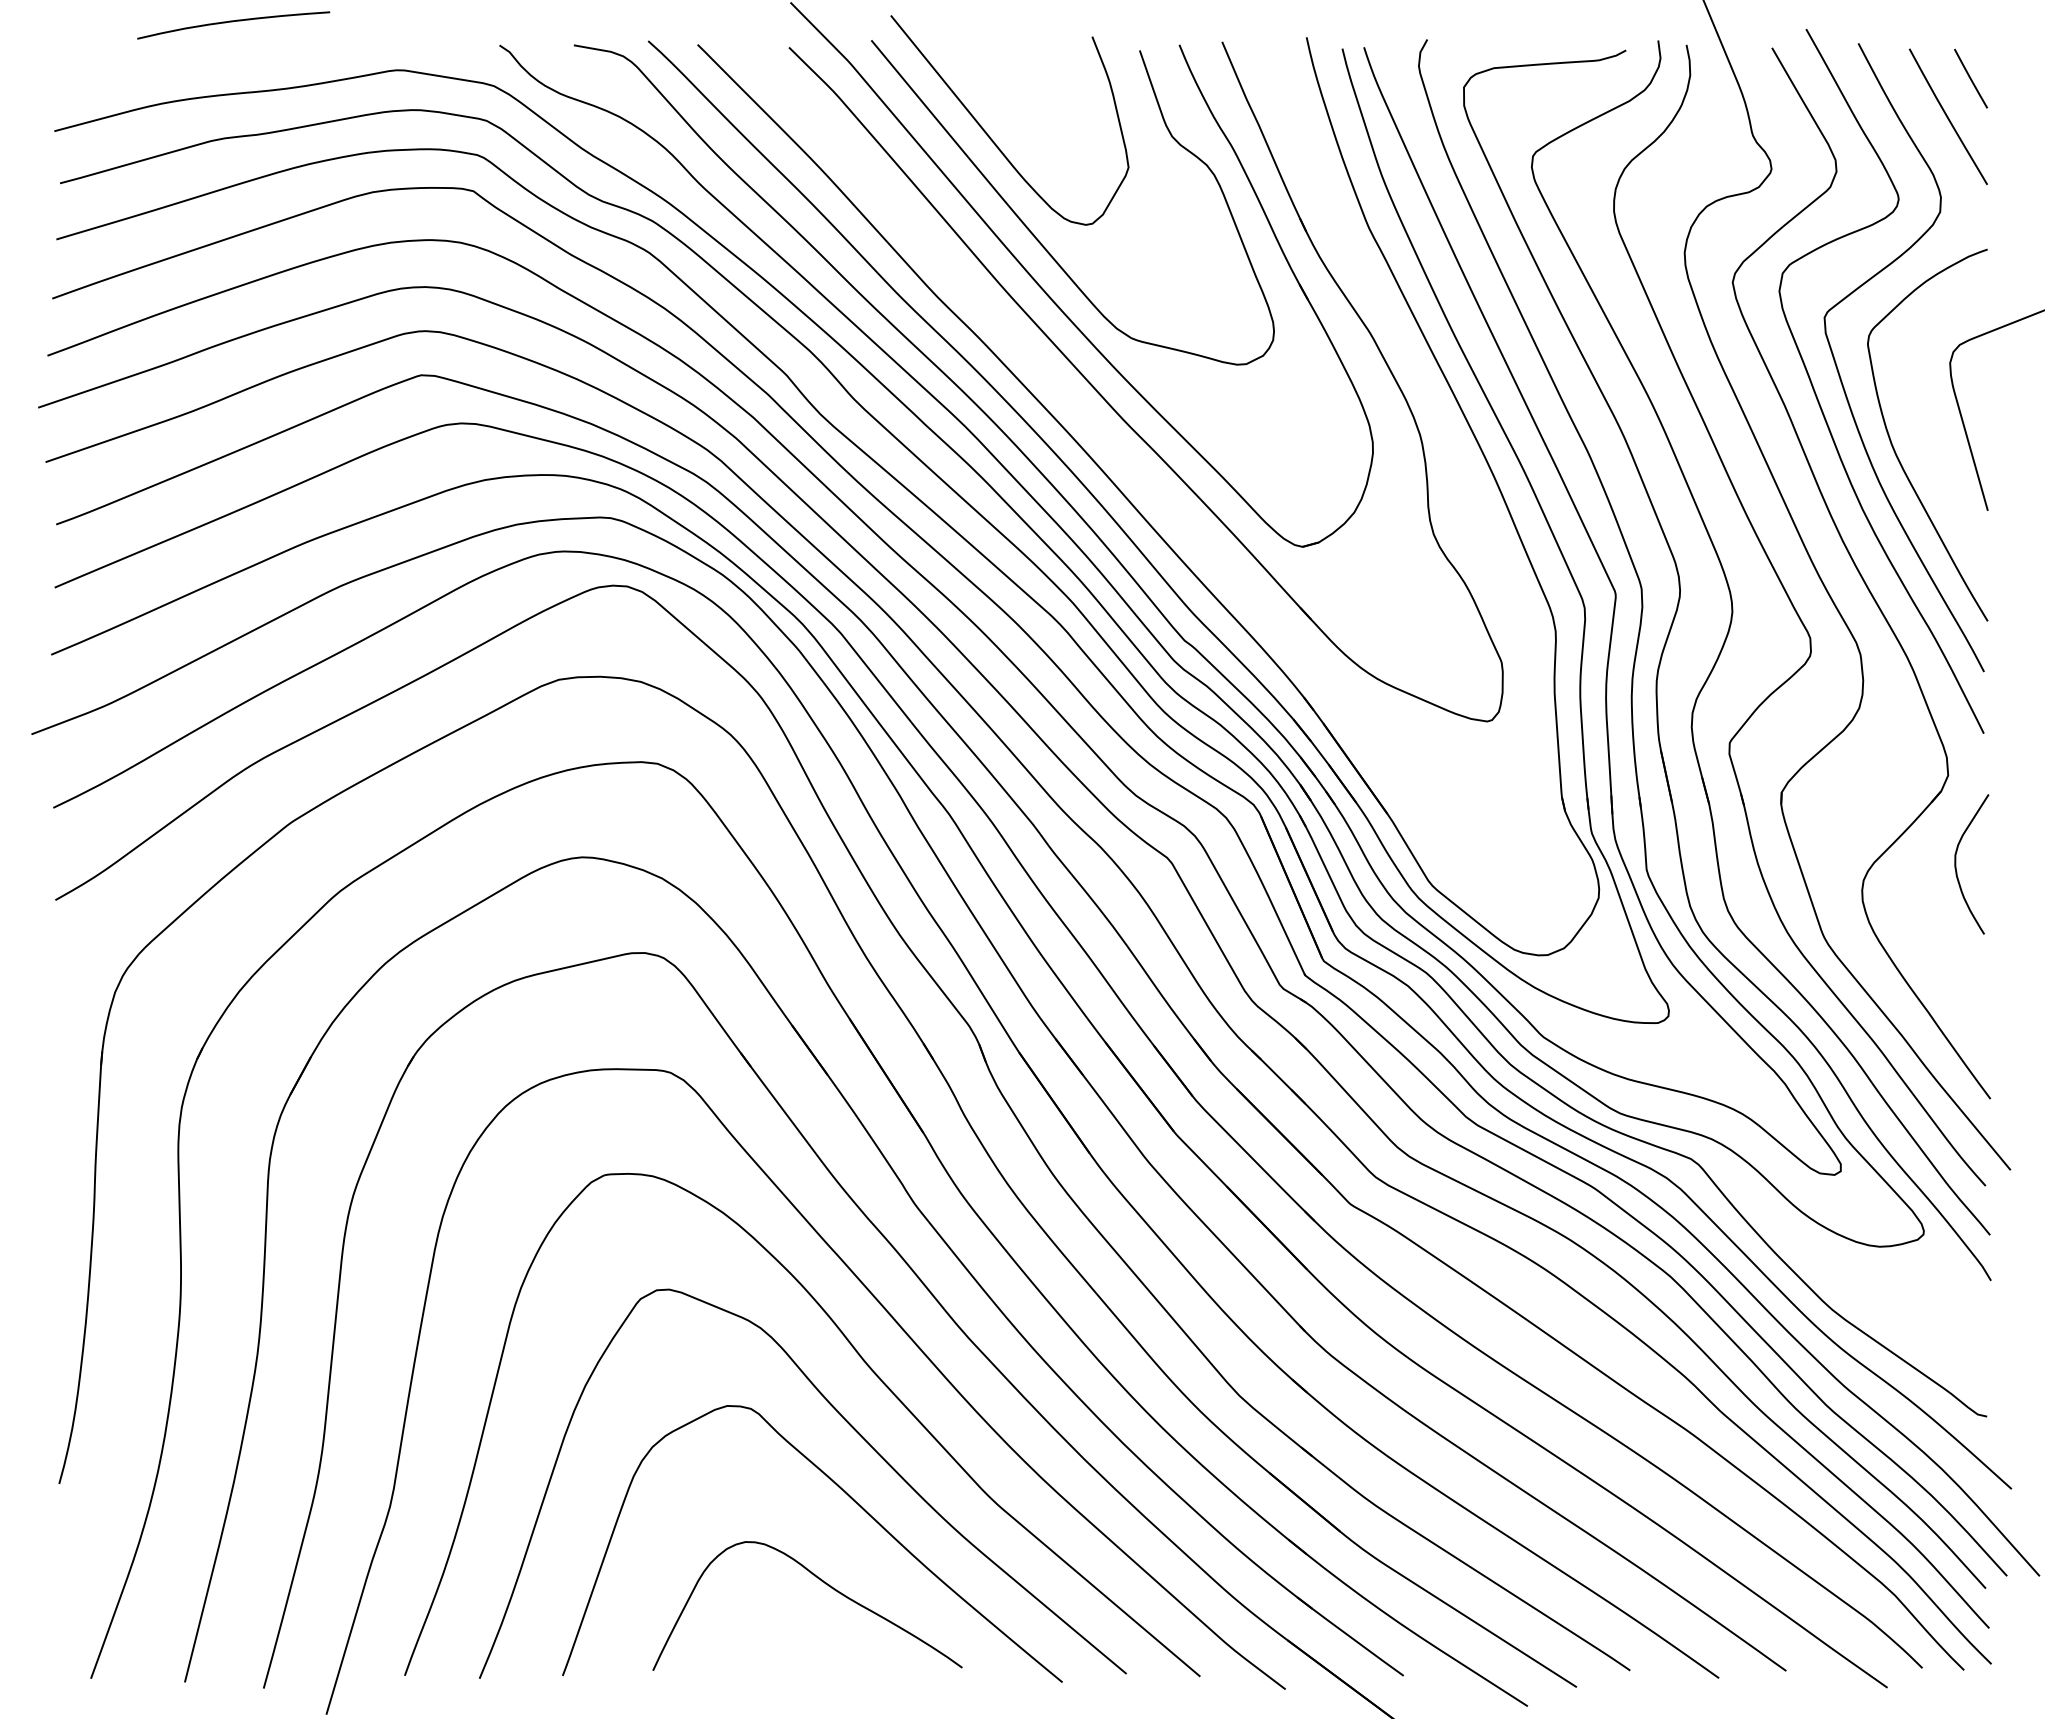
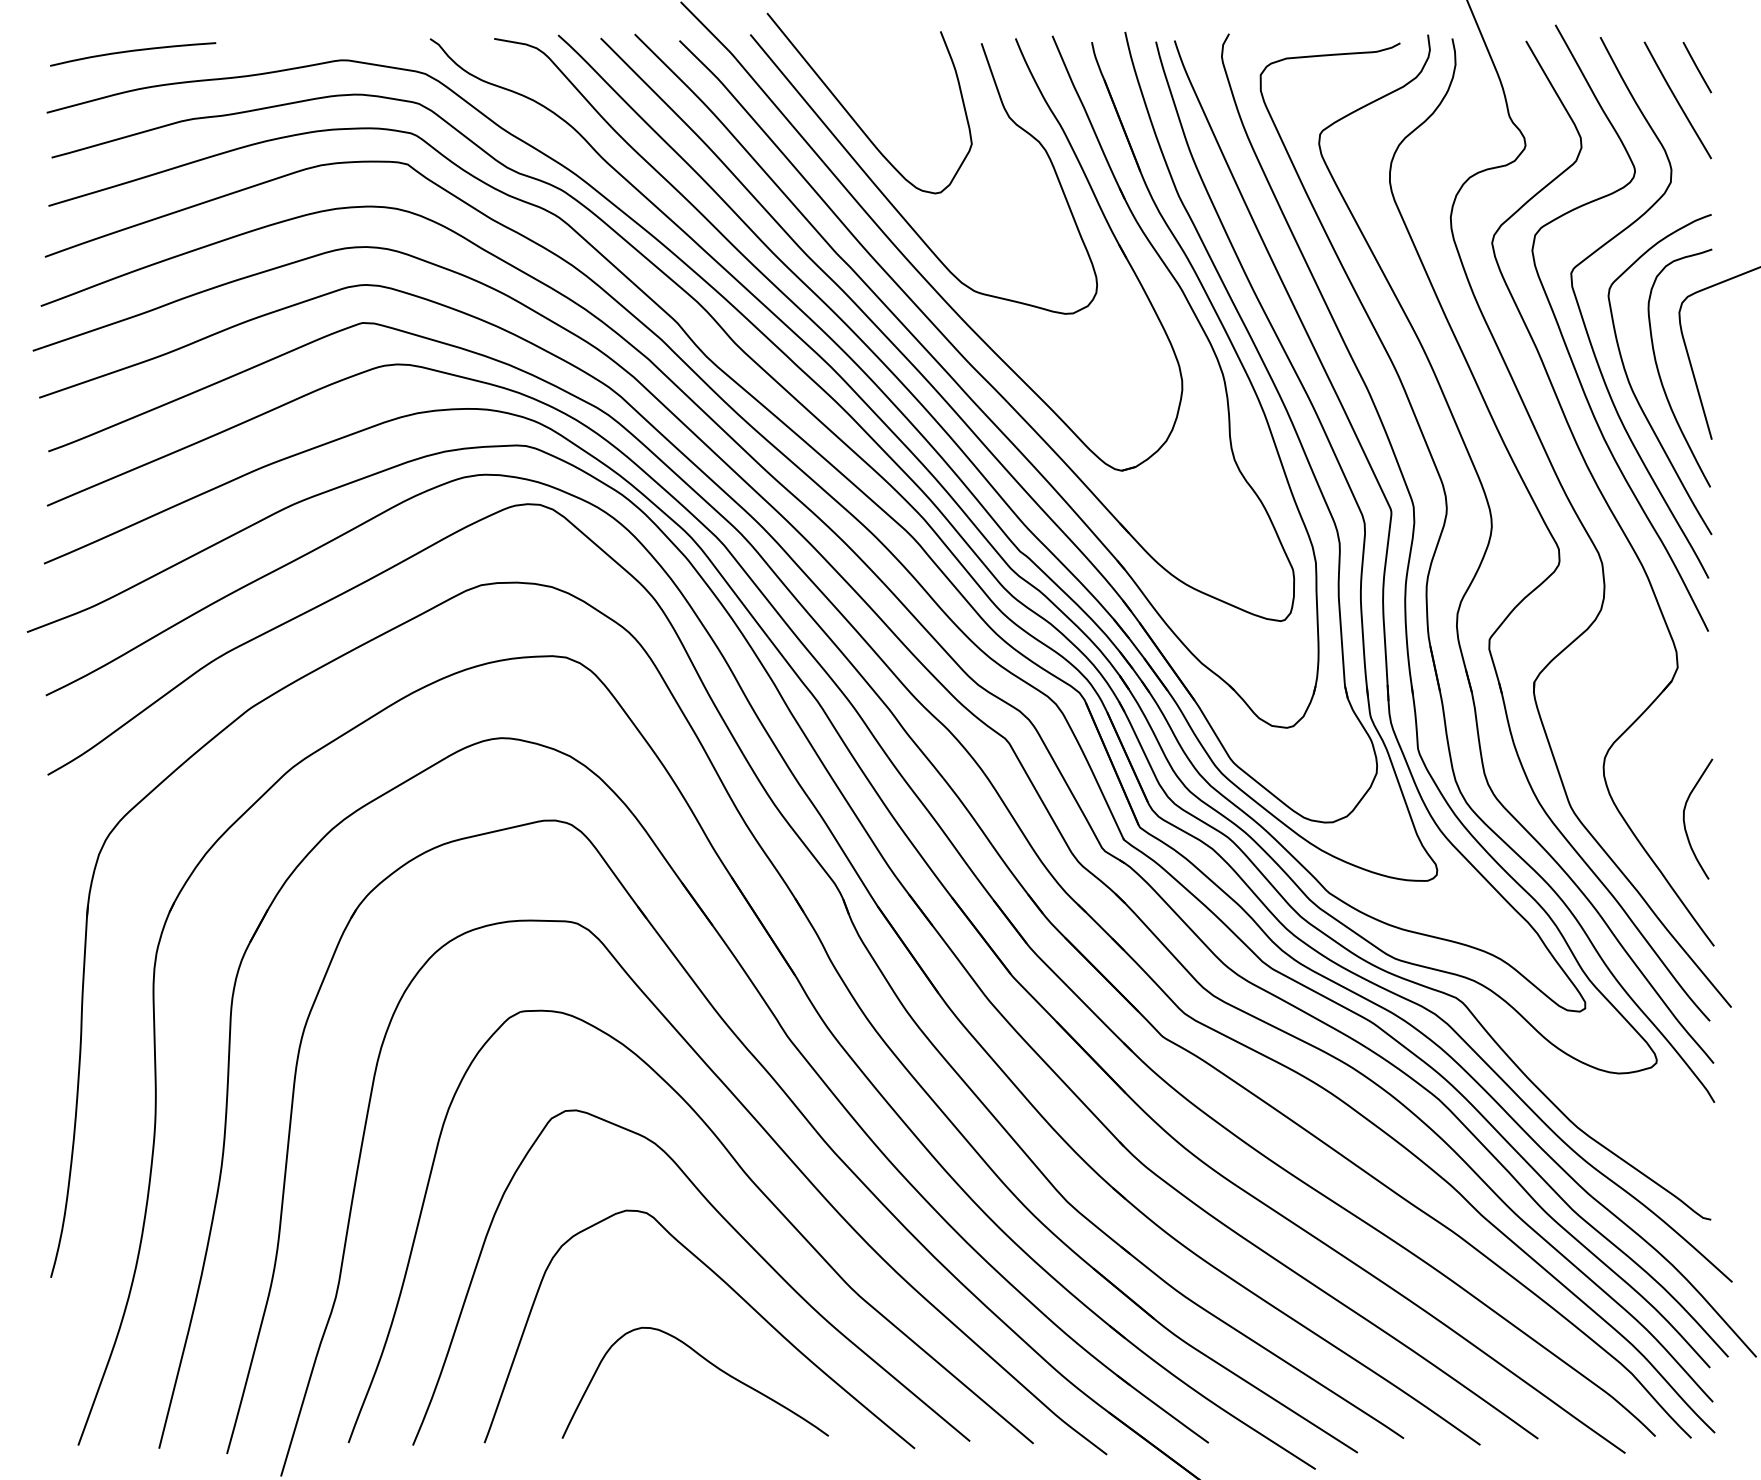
curve: (233, 22) -> (132, 51), moved
curve: (1927, 433) -> (1659, 373), added
part: (1121, 455) -> (965, 392), added
curve: (1956, 864) -> (1684, 819), moved

